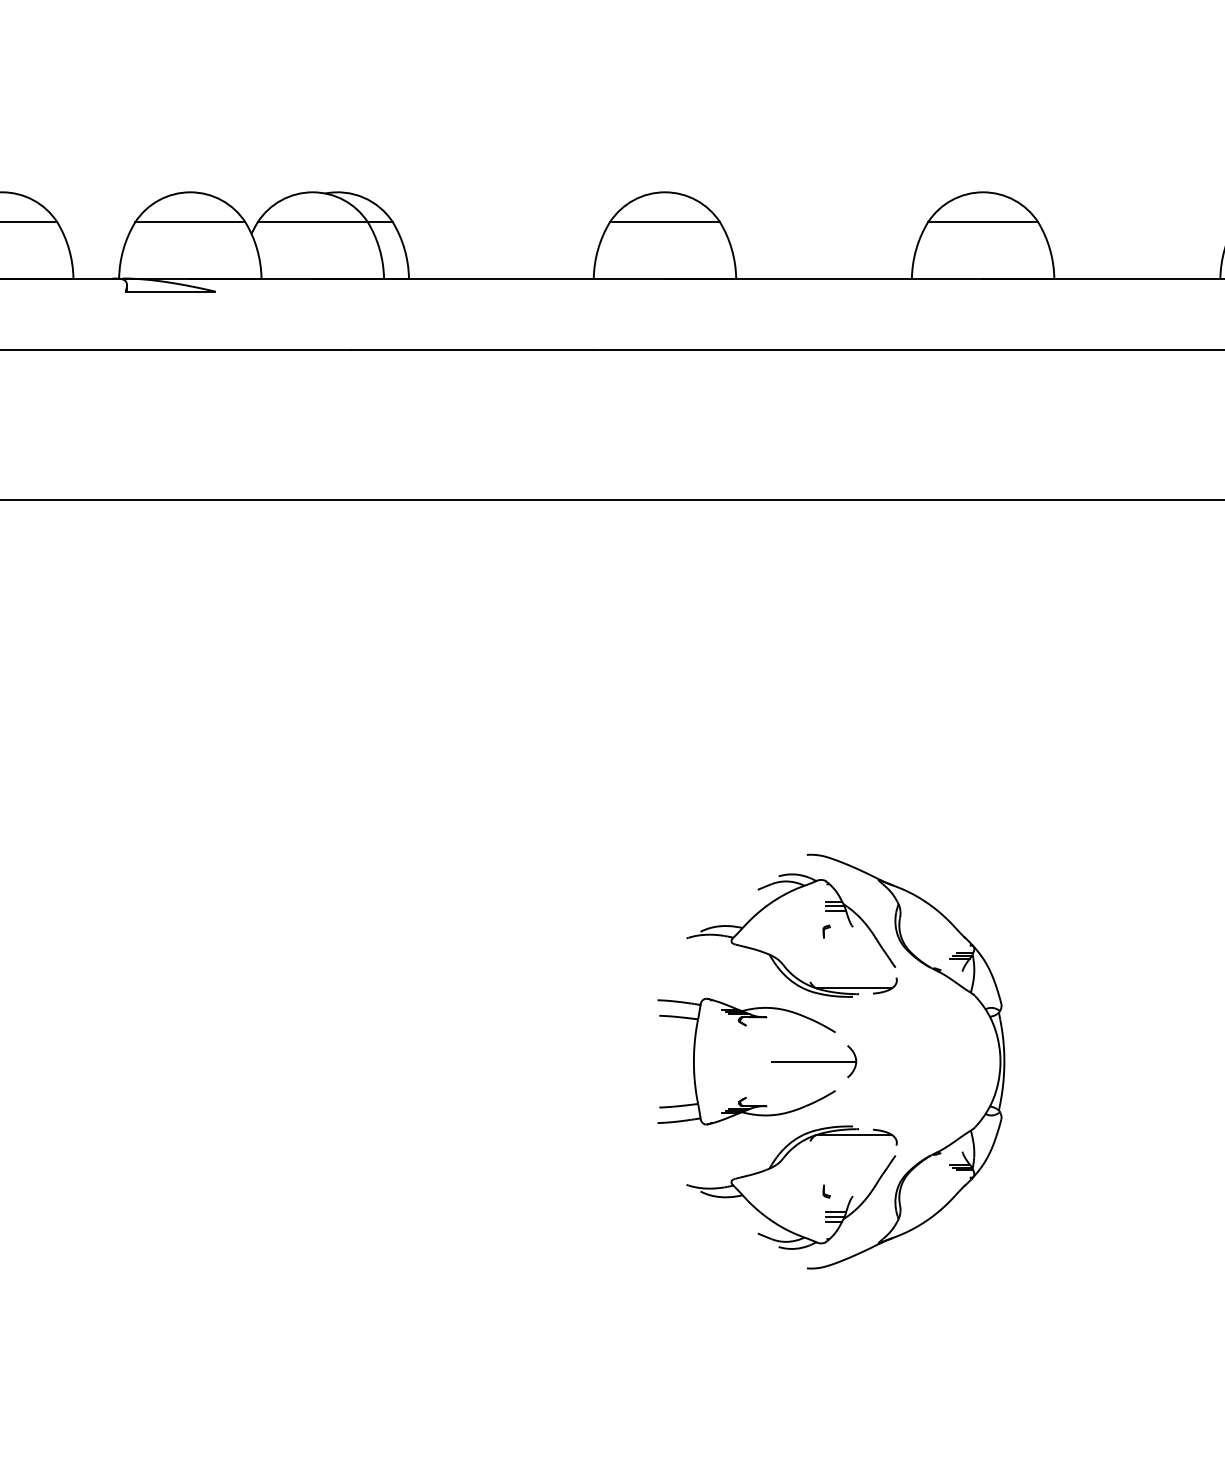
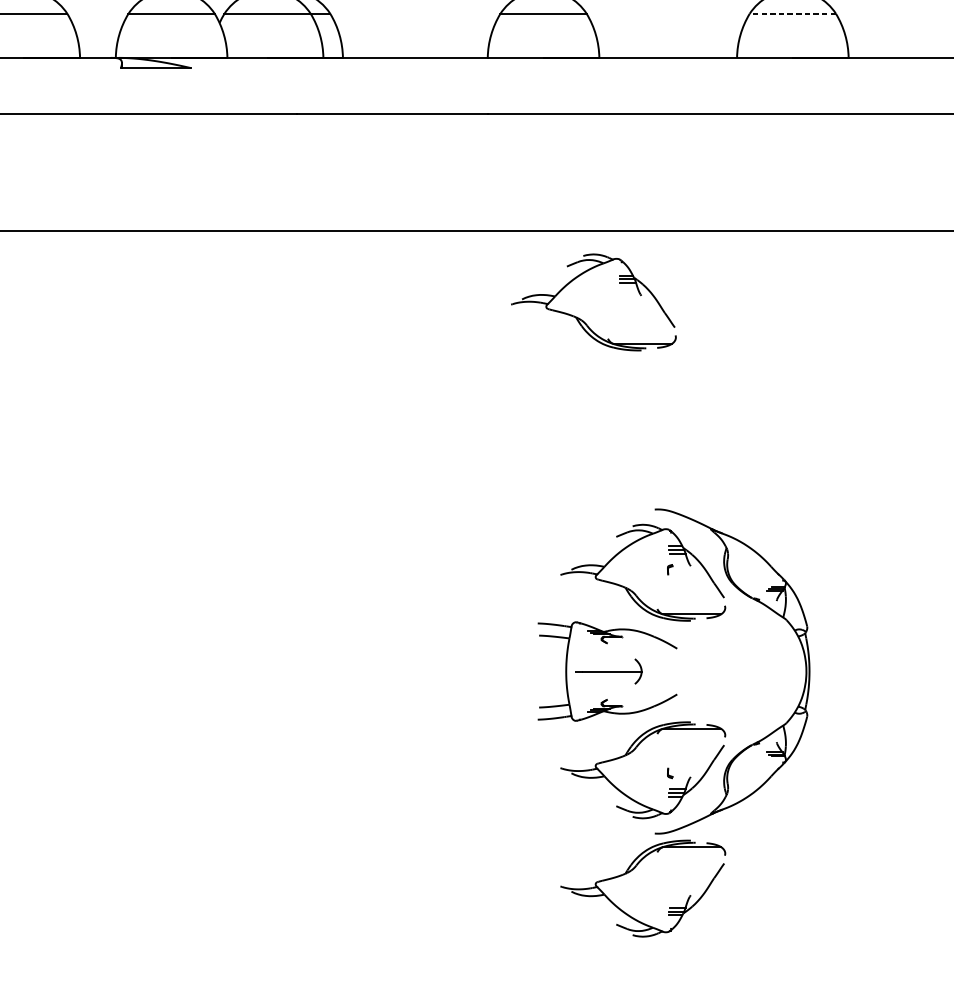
line: (982, 222) -> (792, 14), solid -> dashed
part: (712, 611) -> (580, 318), added
part: (814, 1061) -> (609, 671), moved
part: (777, 1316) -> (631, 871), added

